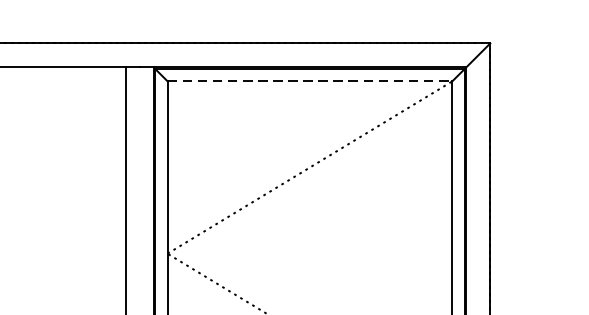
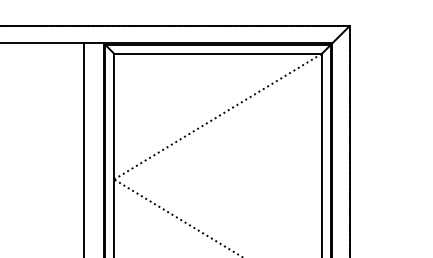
line: (310, 80) -> (218, 53), dashed -> solid

